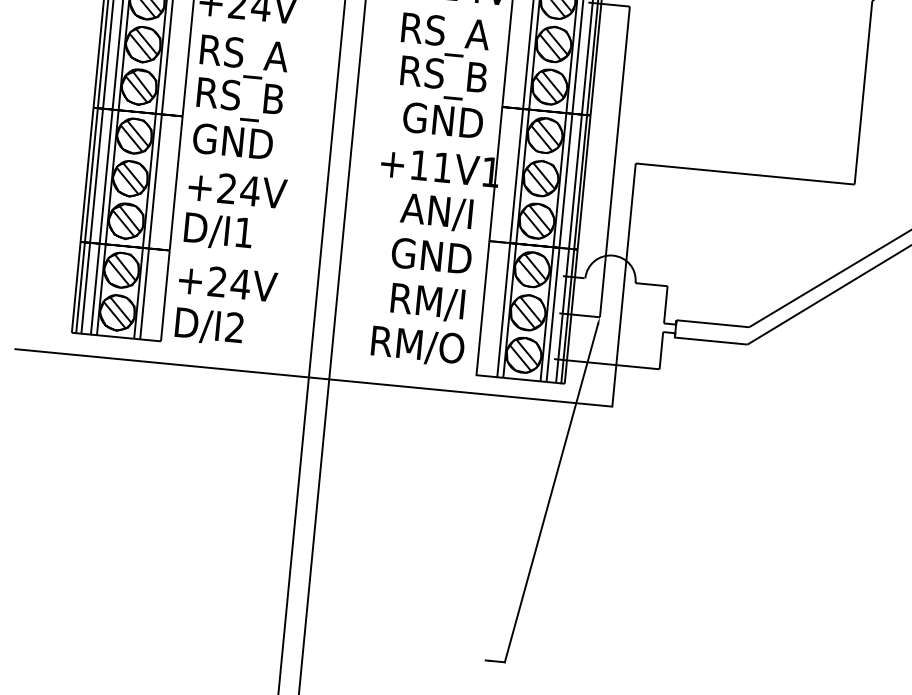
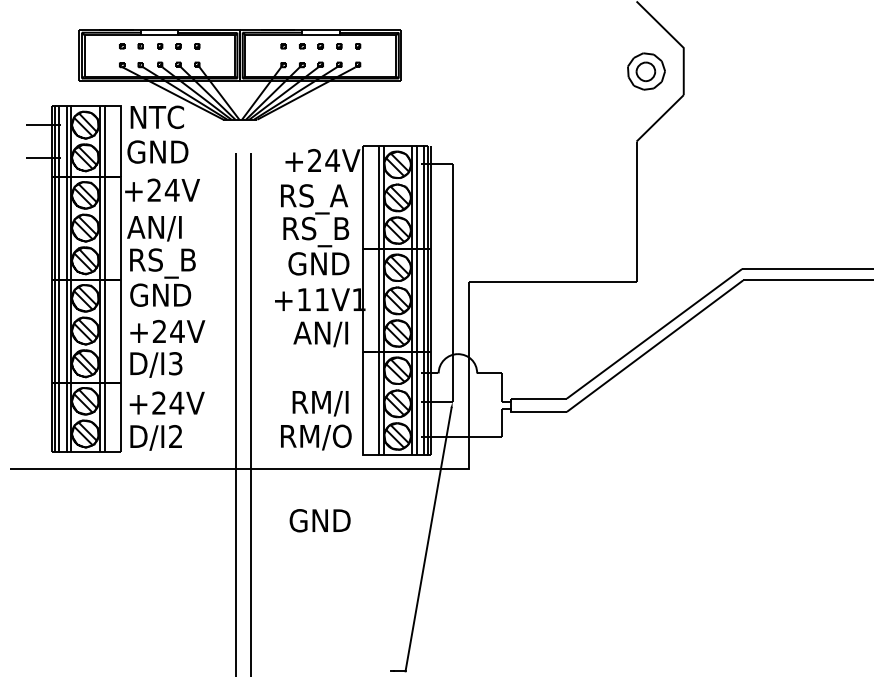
text: (242, 57) -> (161, 230), RS_A -> AN/I
text: (243, 232) -> (175, 363), D/I1 -> D/I3
text: (430, 255) -> (319, 520), moved

